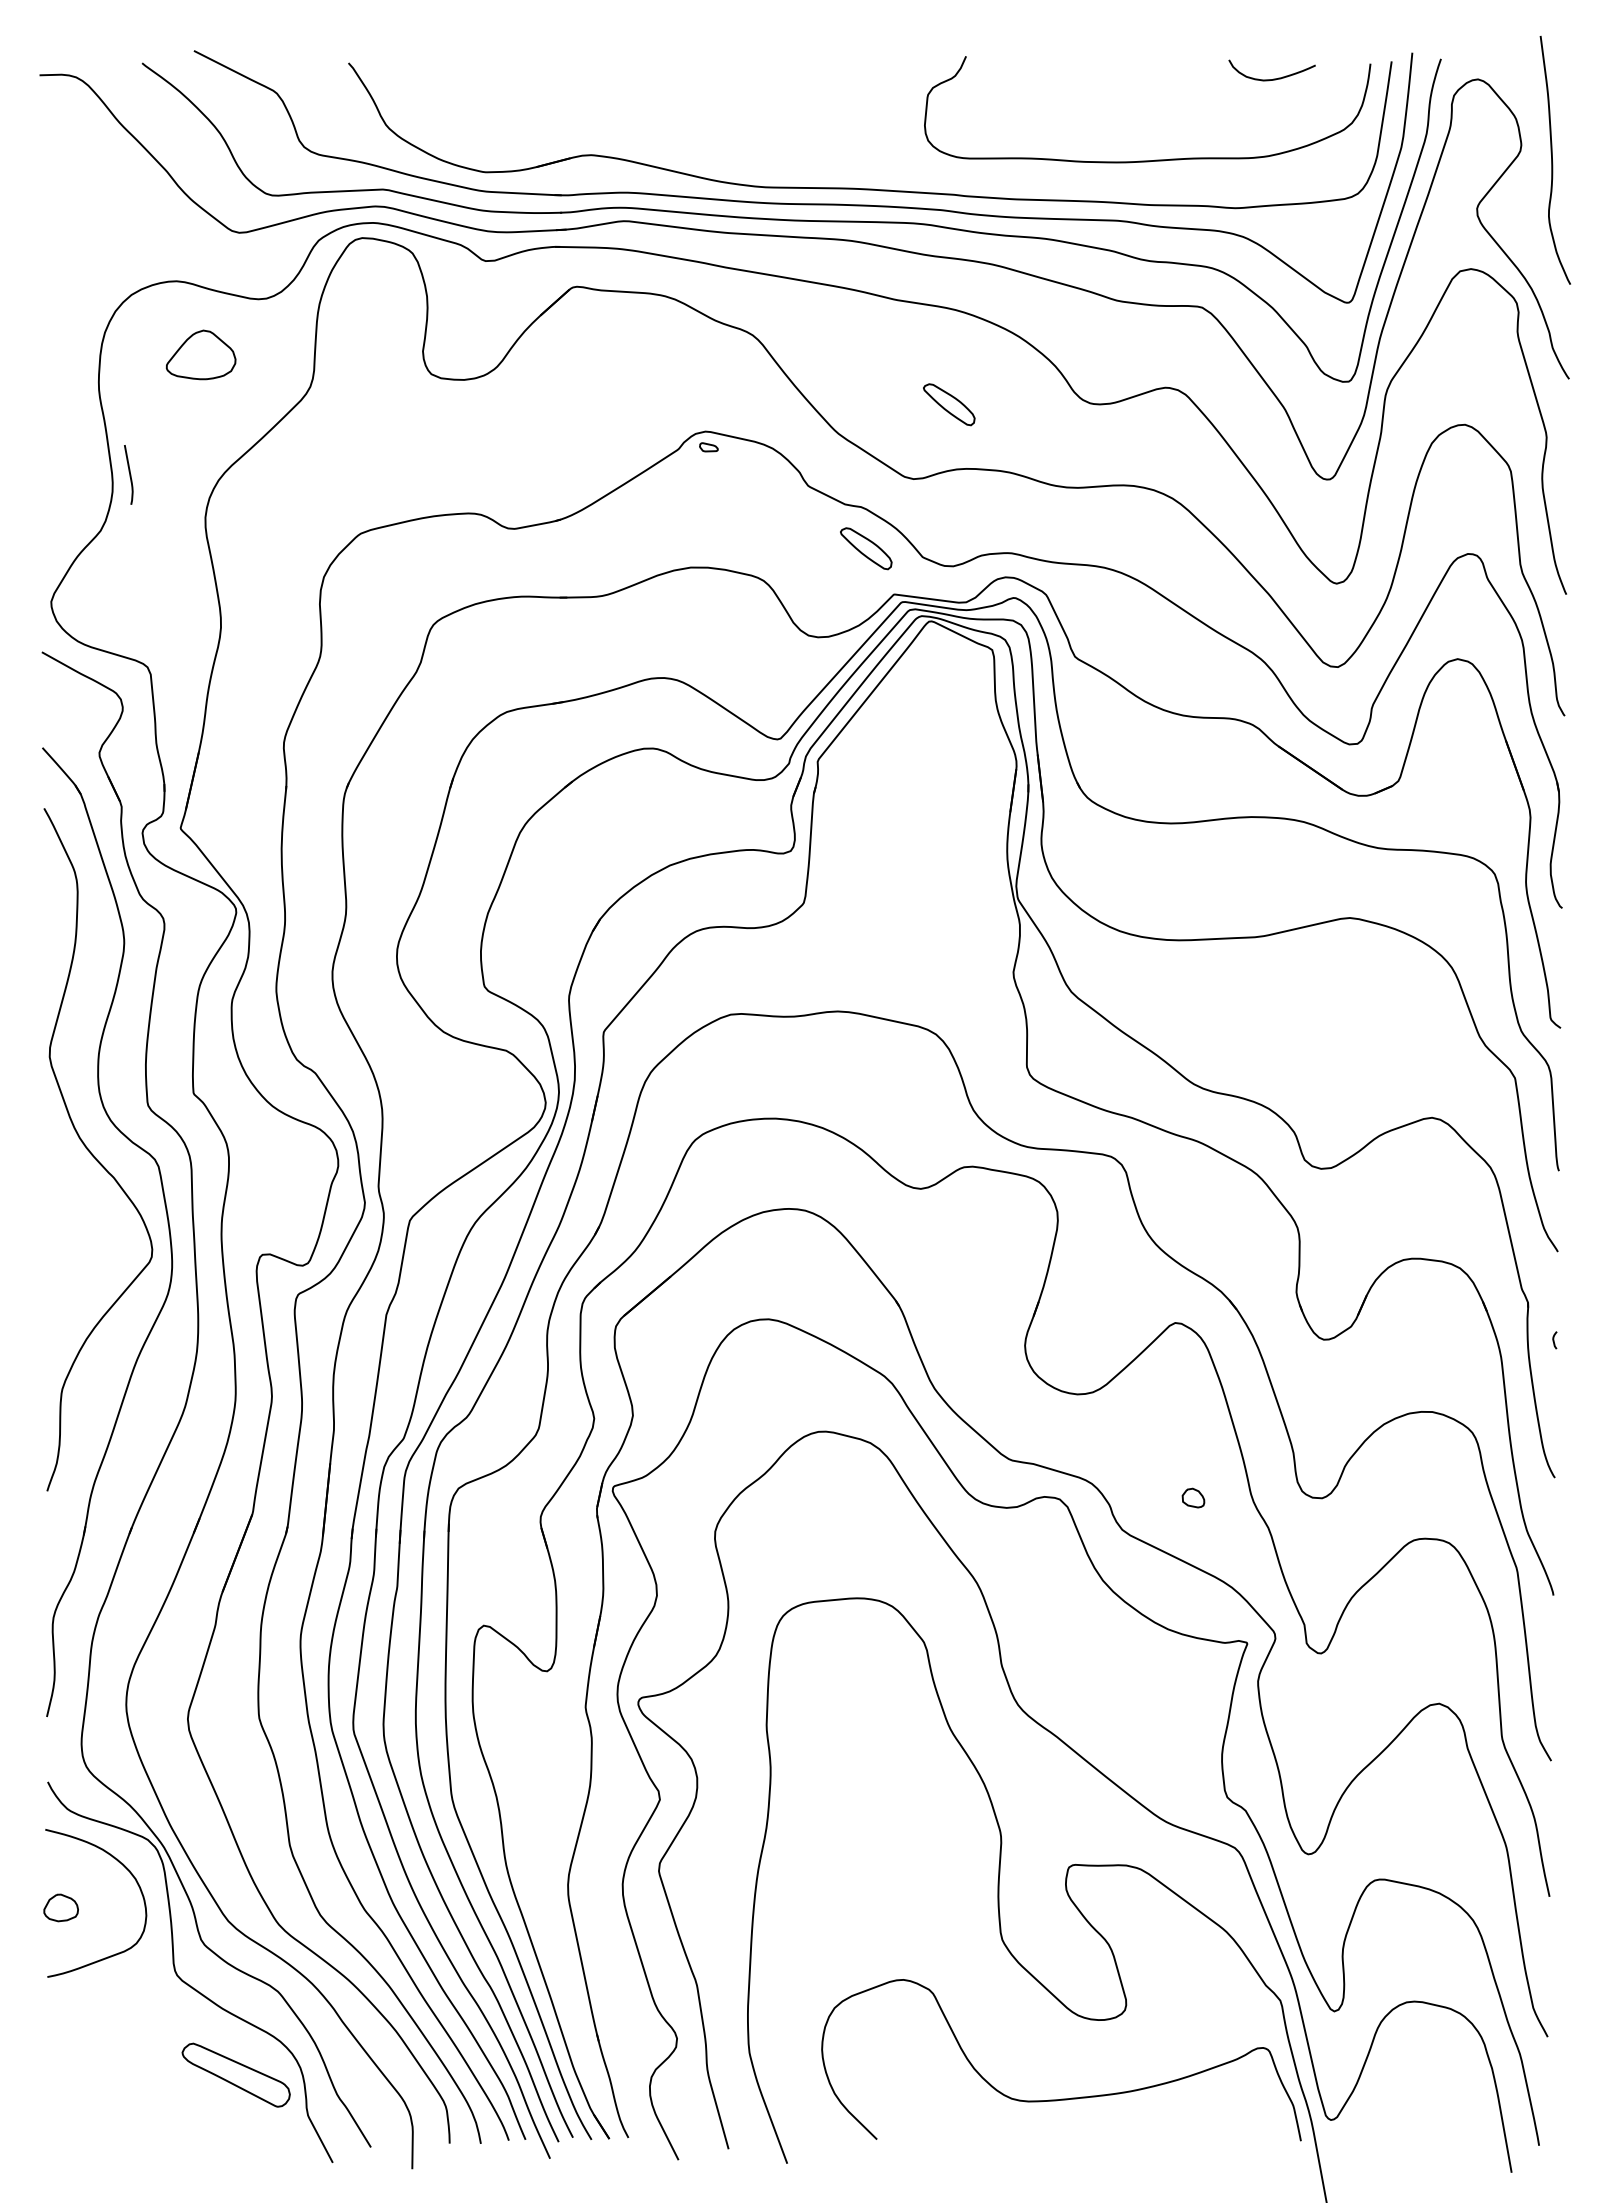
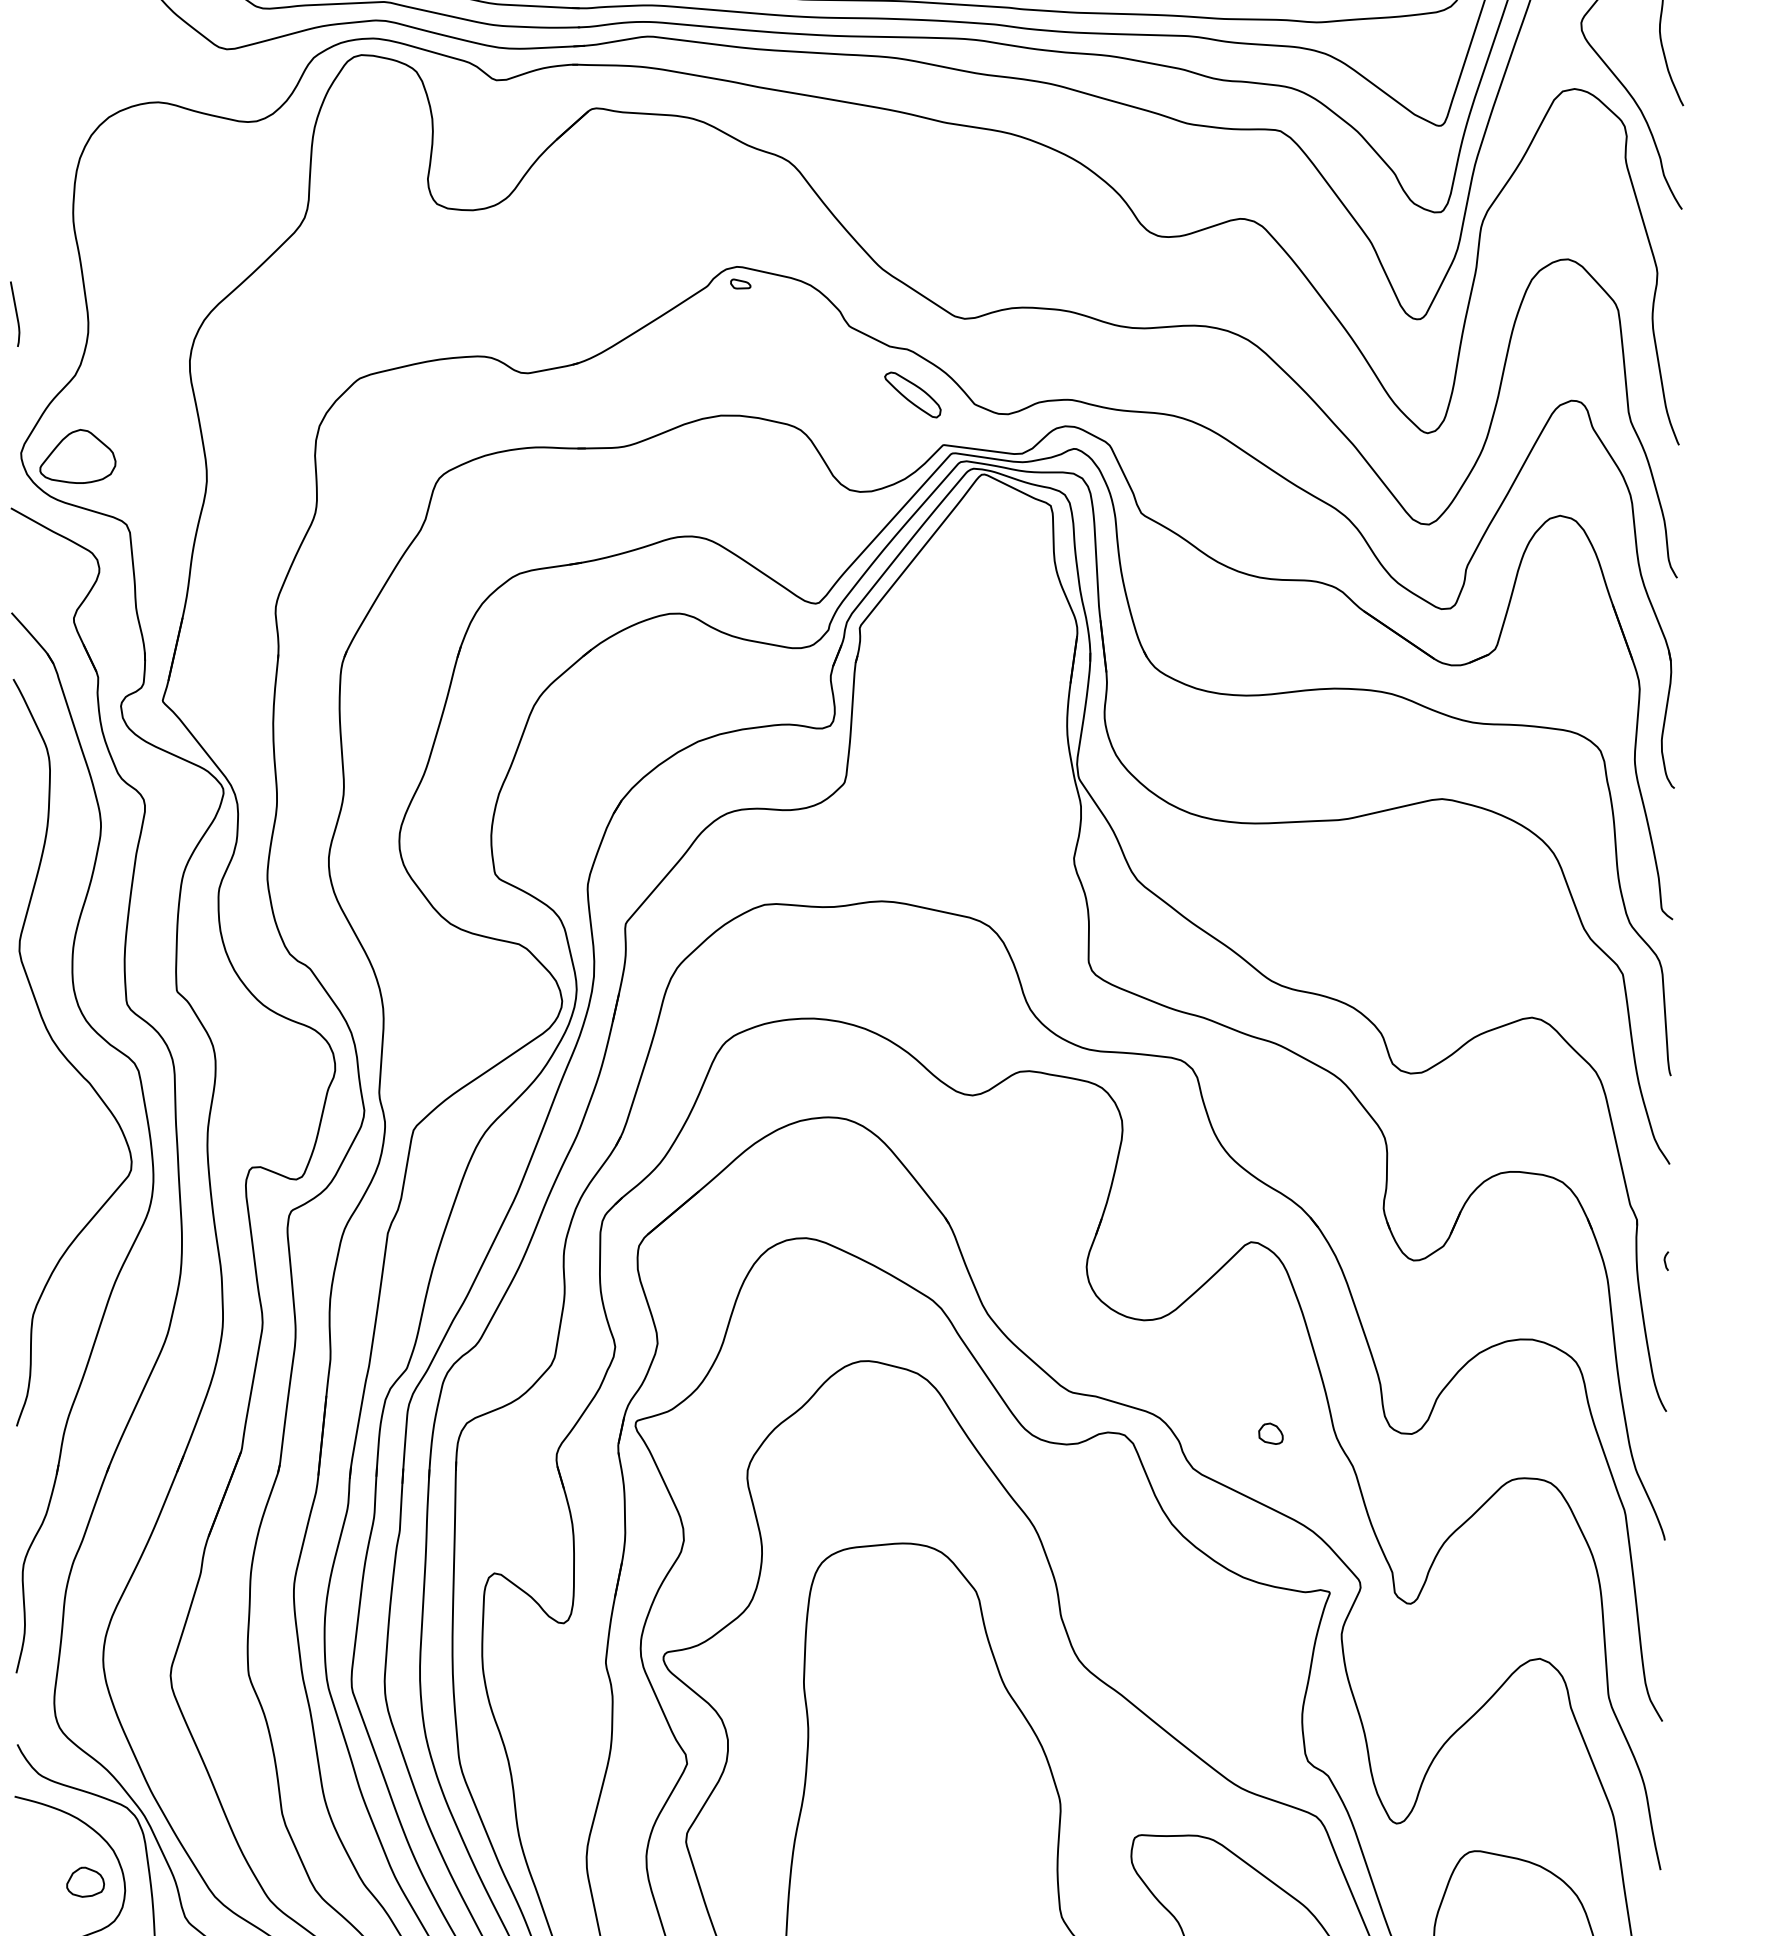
part: (200, 354) -> (77, 456), moved
part: (949, 404) -> (1003, 237), removed
curve: (129, 474) -> (15, 313), moved
part: (60, 1907) -> (84, 1881), moved

